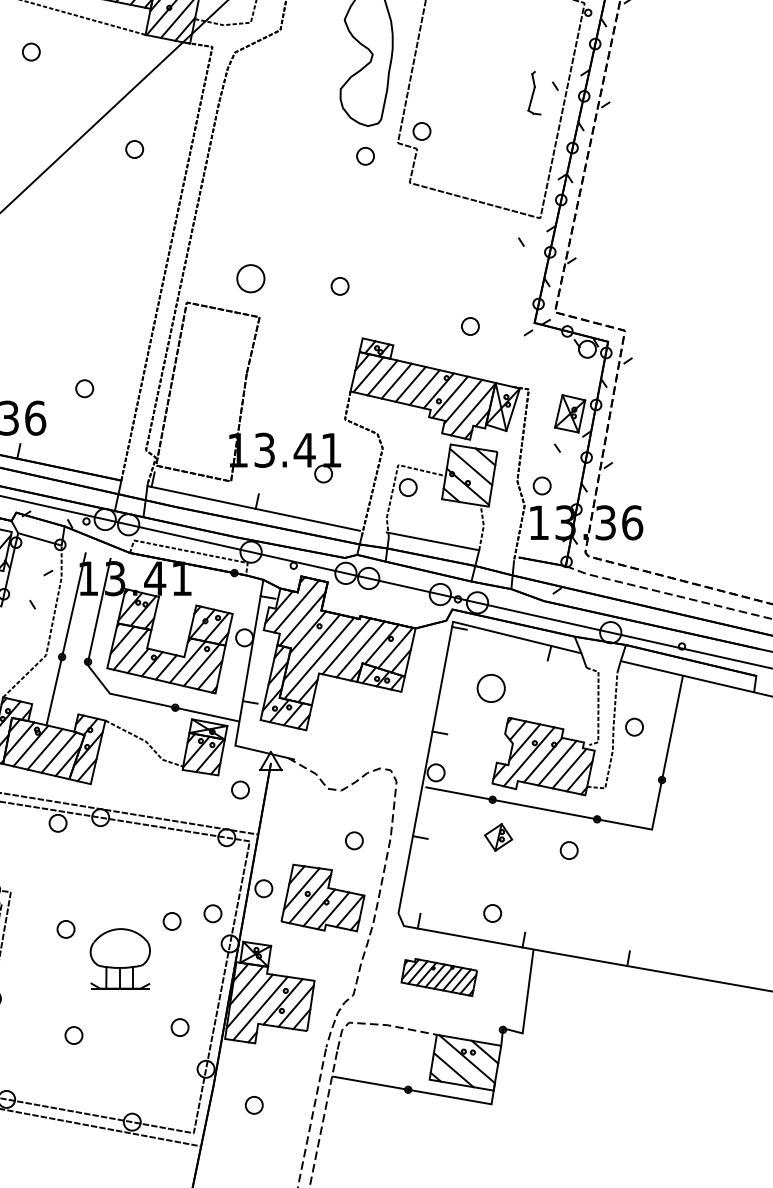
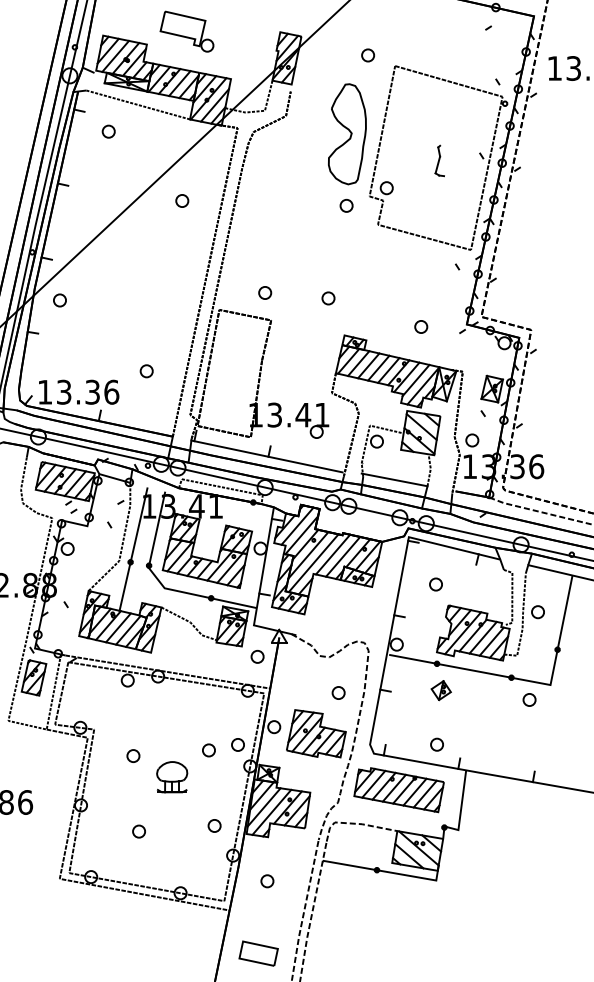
part: (534, 92) -> (439, 160), moved
part: (251, 278) -> (265, 292), size x0.62
part: (490, 688) -> (435, 584), size x0.62
part: (569, 849) -> (529, 699), moved
part: (120, 959) -> (172, 777), size x0.71
part: (438, 977) -> (398, 790), size x1.67

